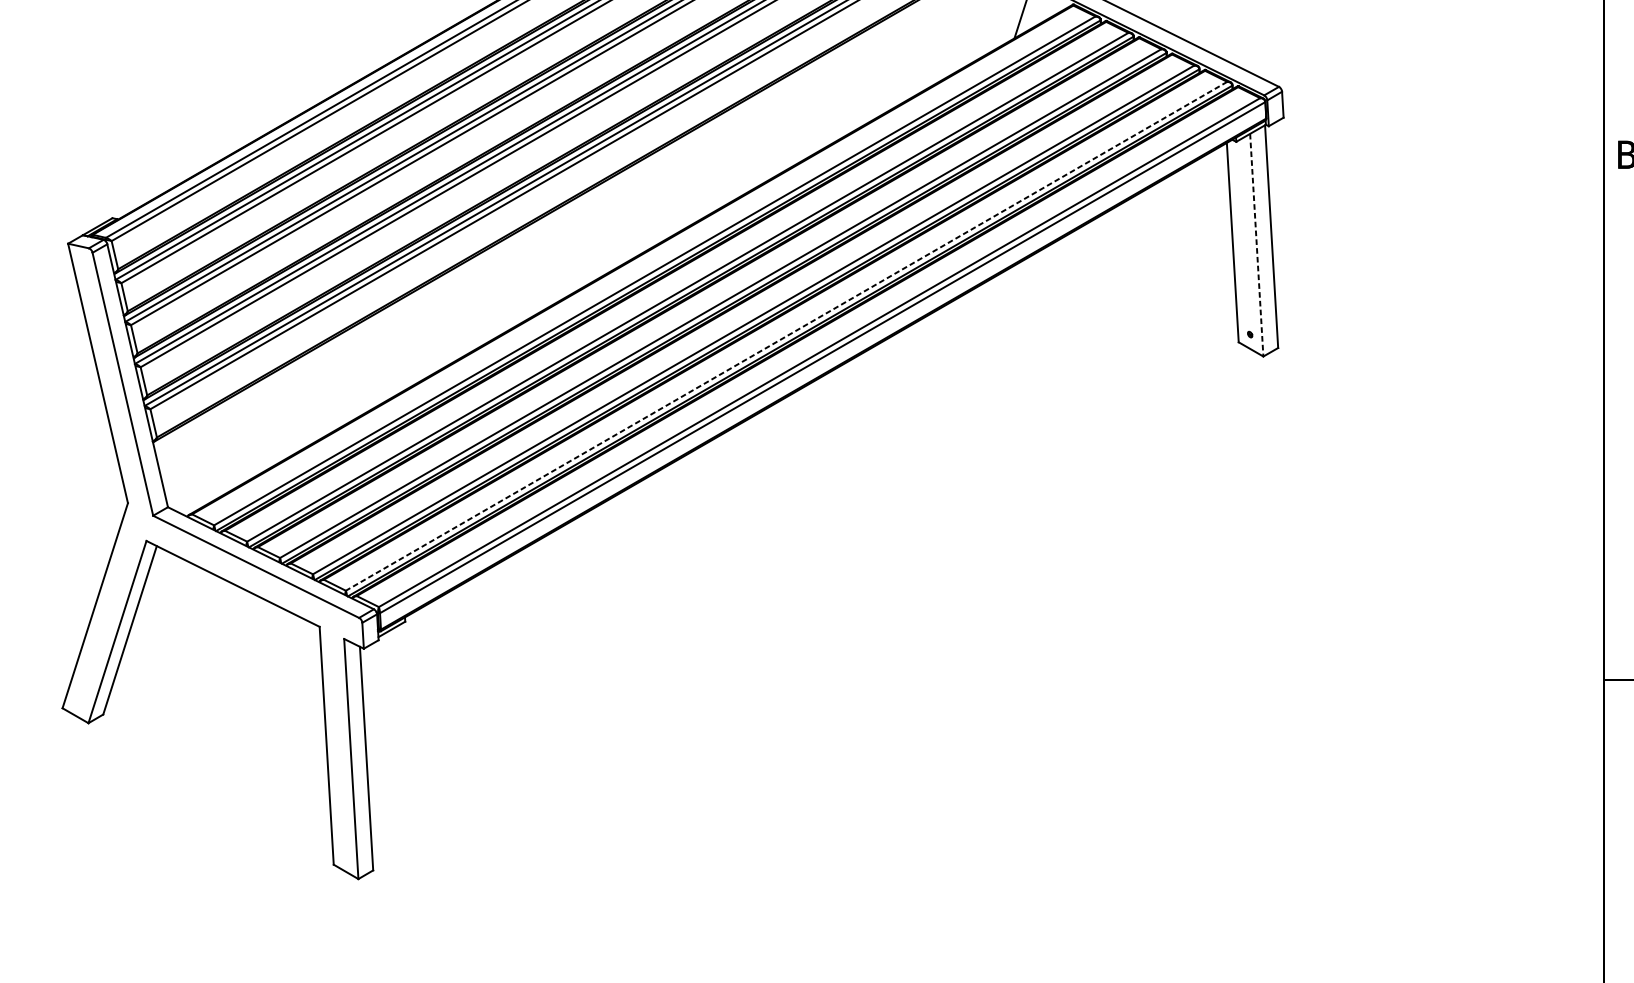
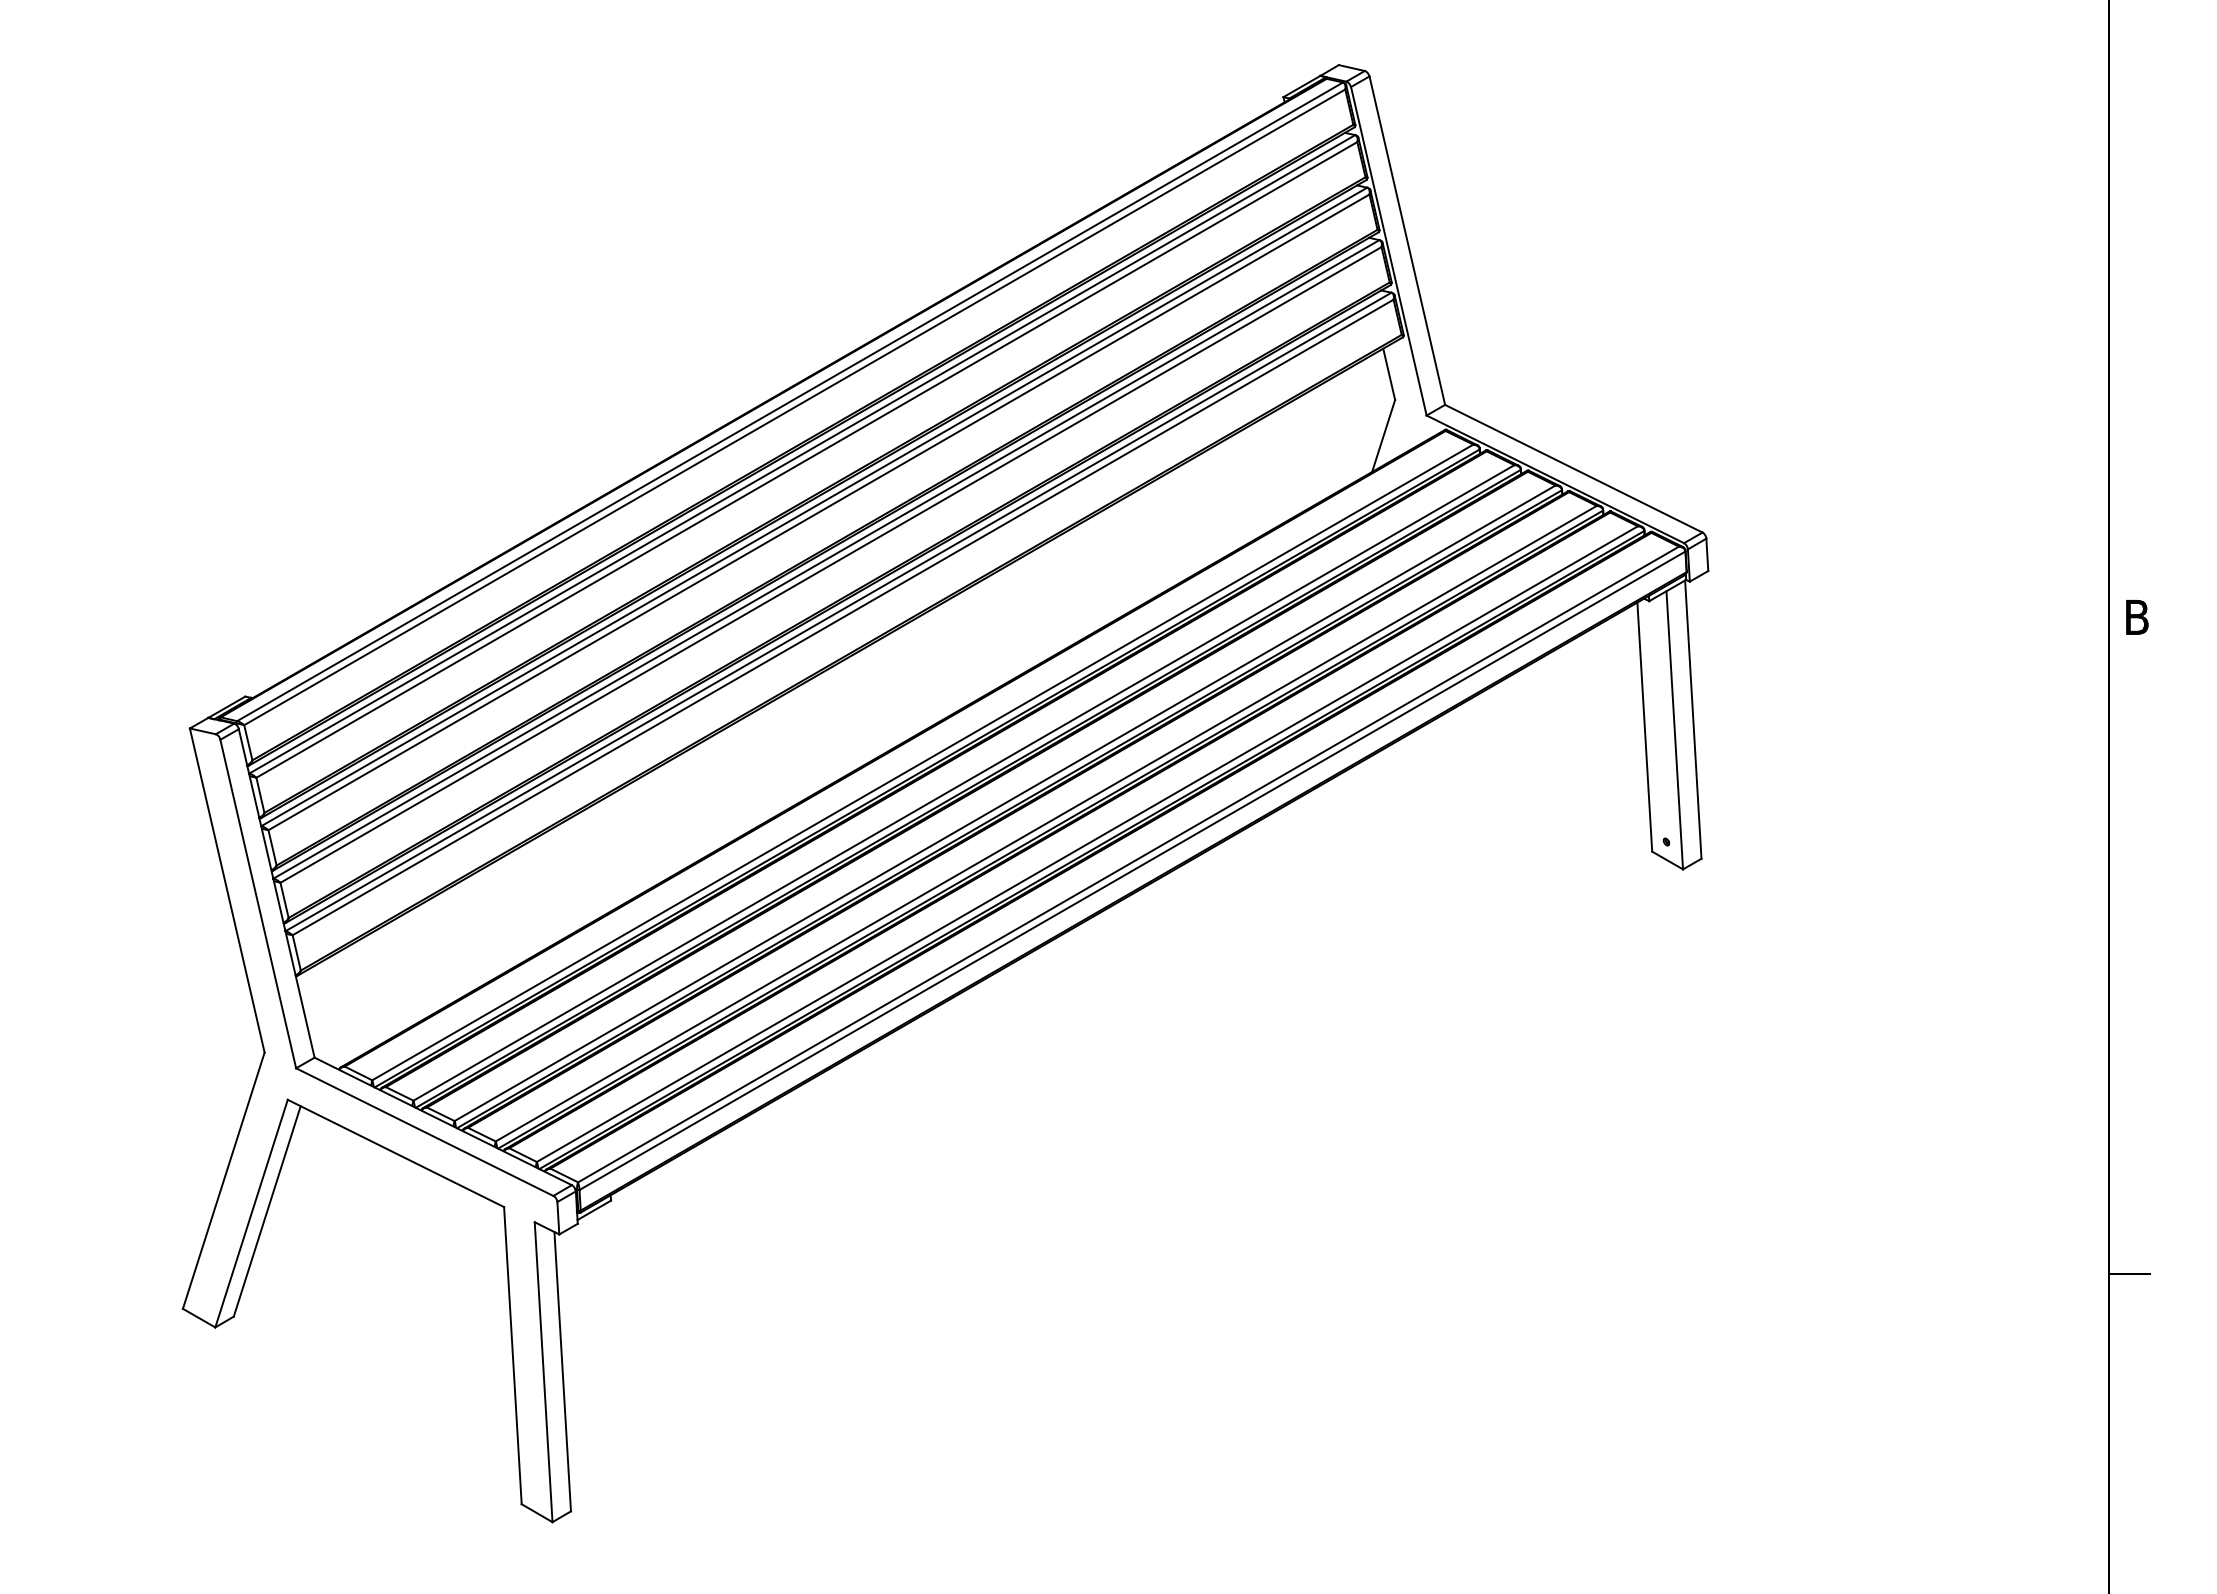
line: (1256, 245) -> (1674, 730), dashed -> solid
line: (786, 336) -> (1087, 844), dashed -> solid

